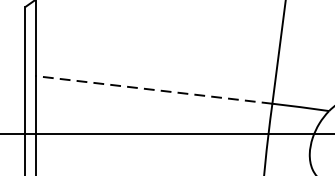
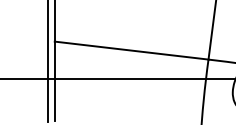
line: (153, 89) -> (131, 50), dashed -> solid

